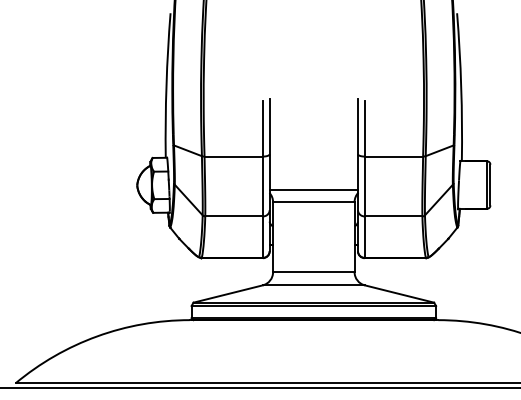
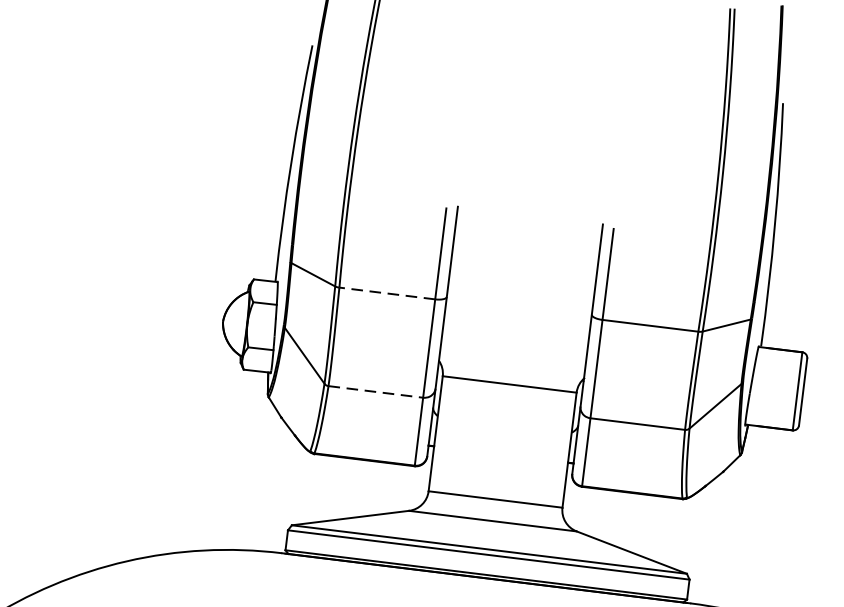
line: (233, 156) -> (386, 293), solid -> dashed
line: (313, 189) -> (511, 363), removed
line: (234, 216) -> (376, 392), solid -> dashed

